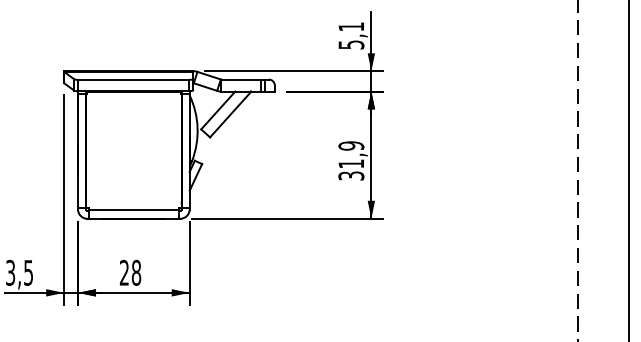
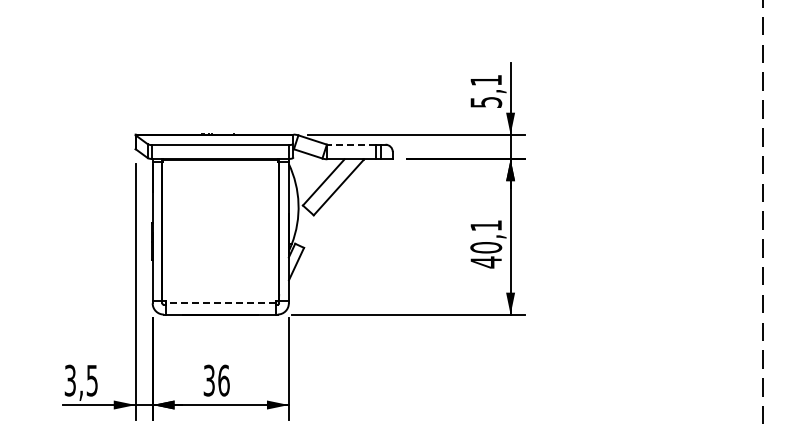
line: (240, 79) -> (351, 144), solid -> dashed
text: (351, 161) -> (486, 244), 31,9 -> 40,1
line: (133, 209) -> (220, 303), solid -> dashed
text: (130, 272) -> (216, 380), 28 -> 36

